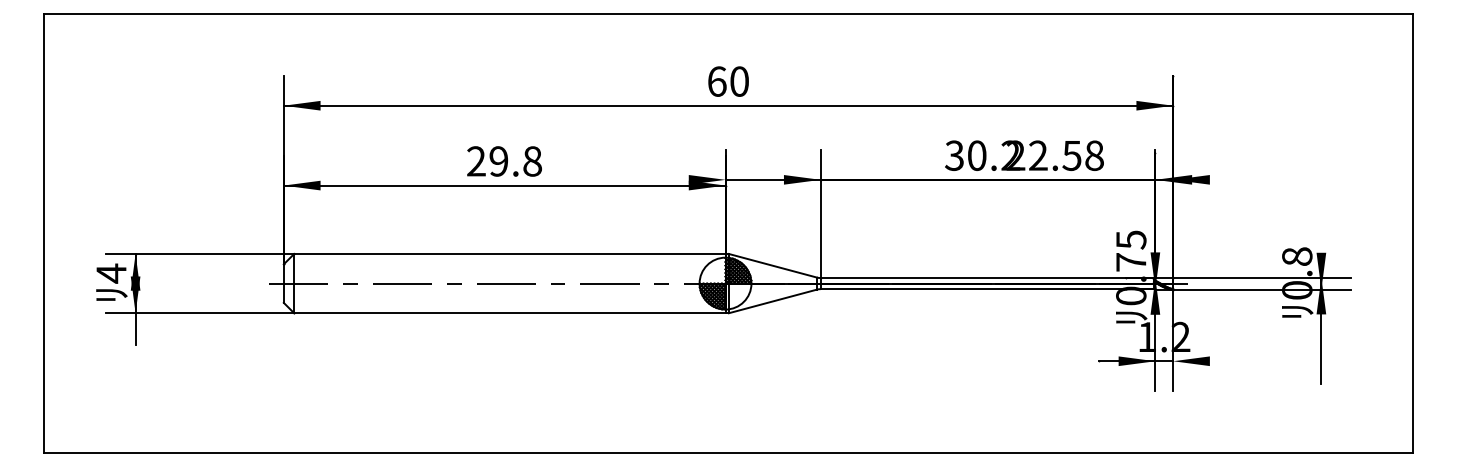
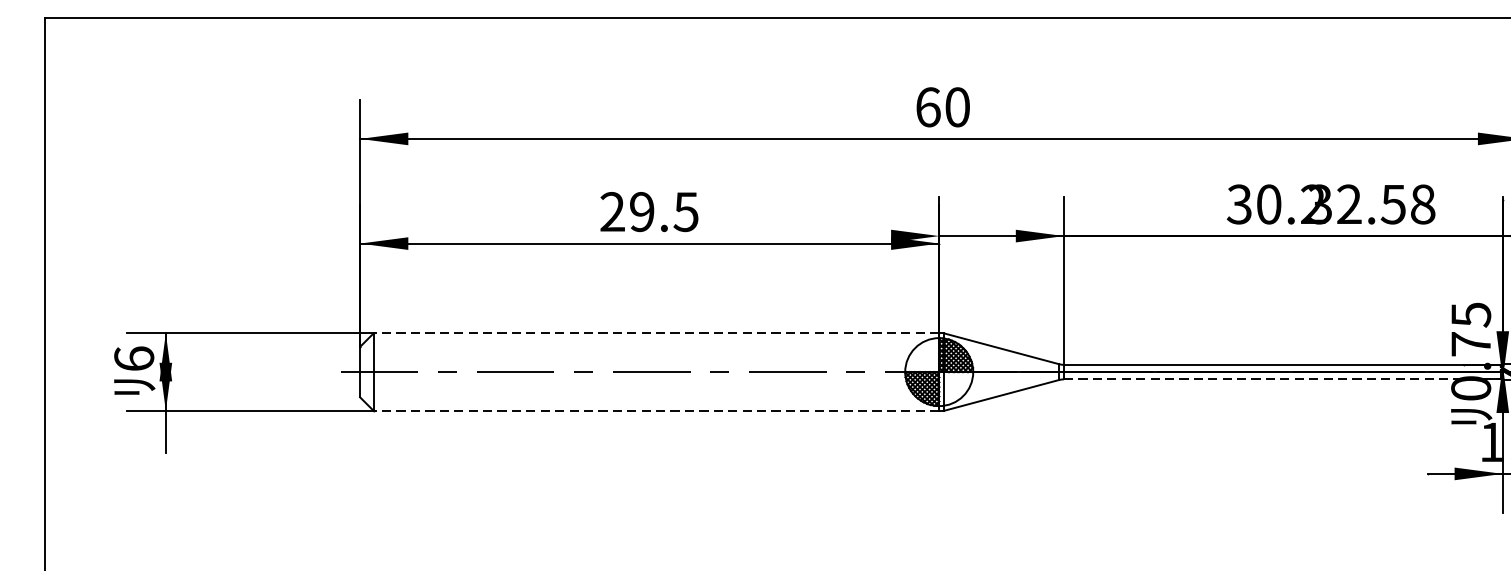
text: (1015, 156) -> (1319, 205), 22.58 -> 32.58
text: (531, 161) -> (684, 212), 29.8 -> 29.5
line: (509, 253) -> (656, 332), solid -> dashed
text: (111, 273) -> (134, 358), 4 -> 6
line: (988, 289) -> (1283, 379), solid -> dashed
line: (509, 313) -> (656, 411), solid -> dashed

